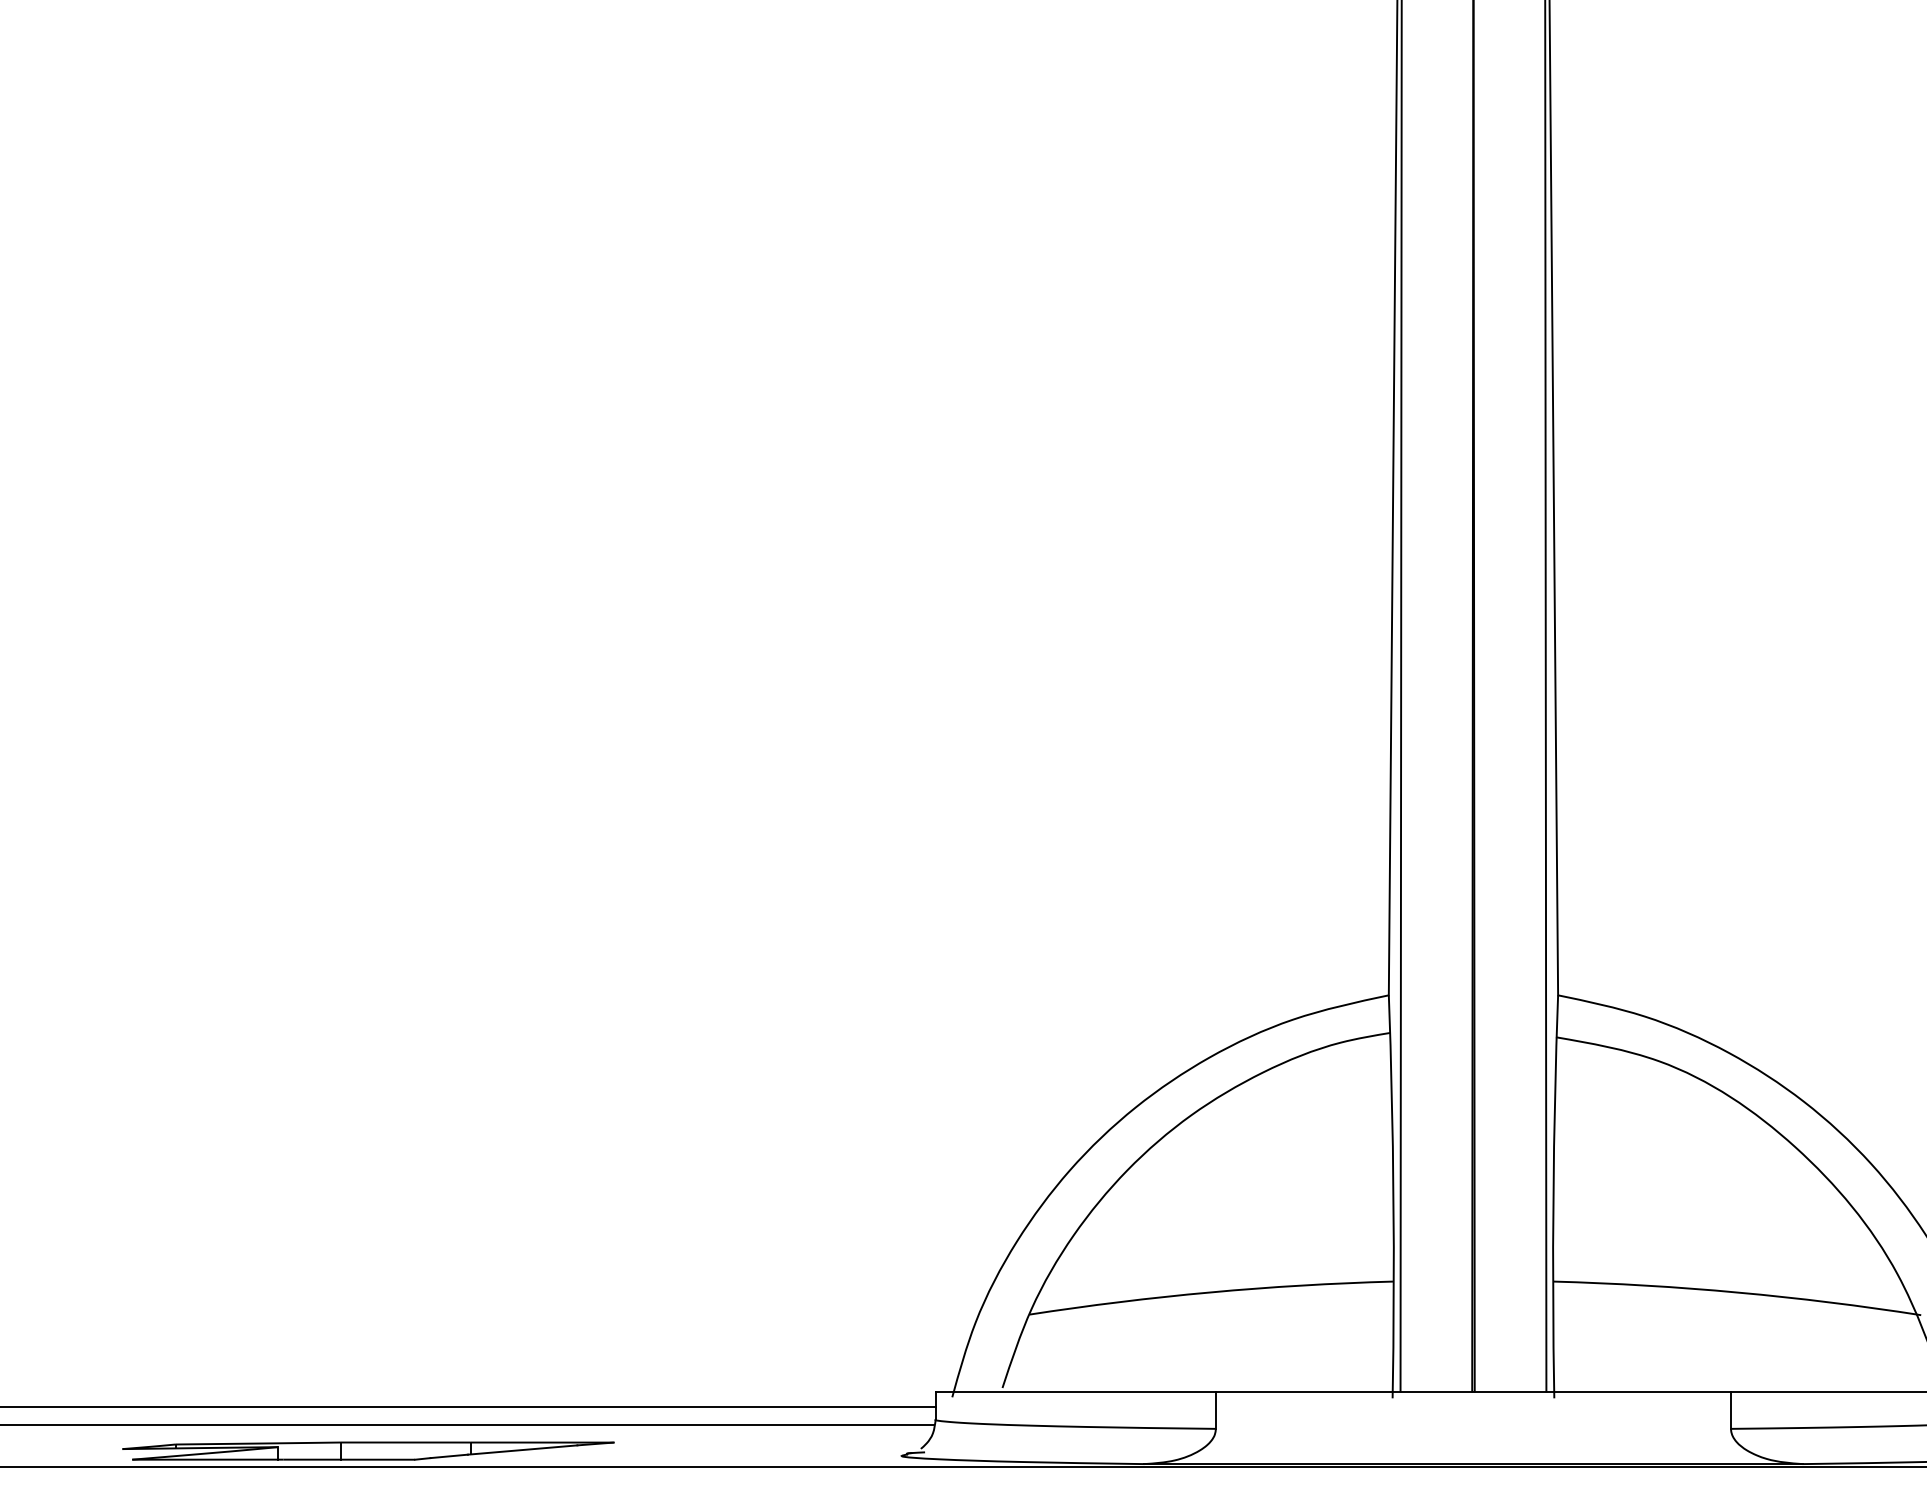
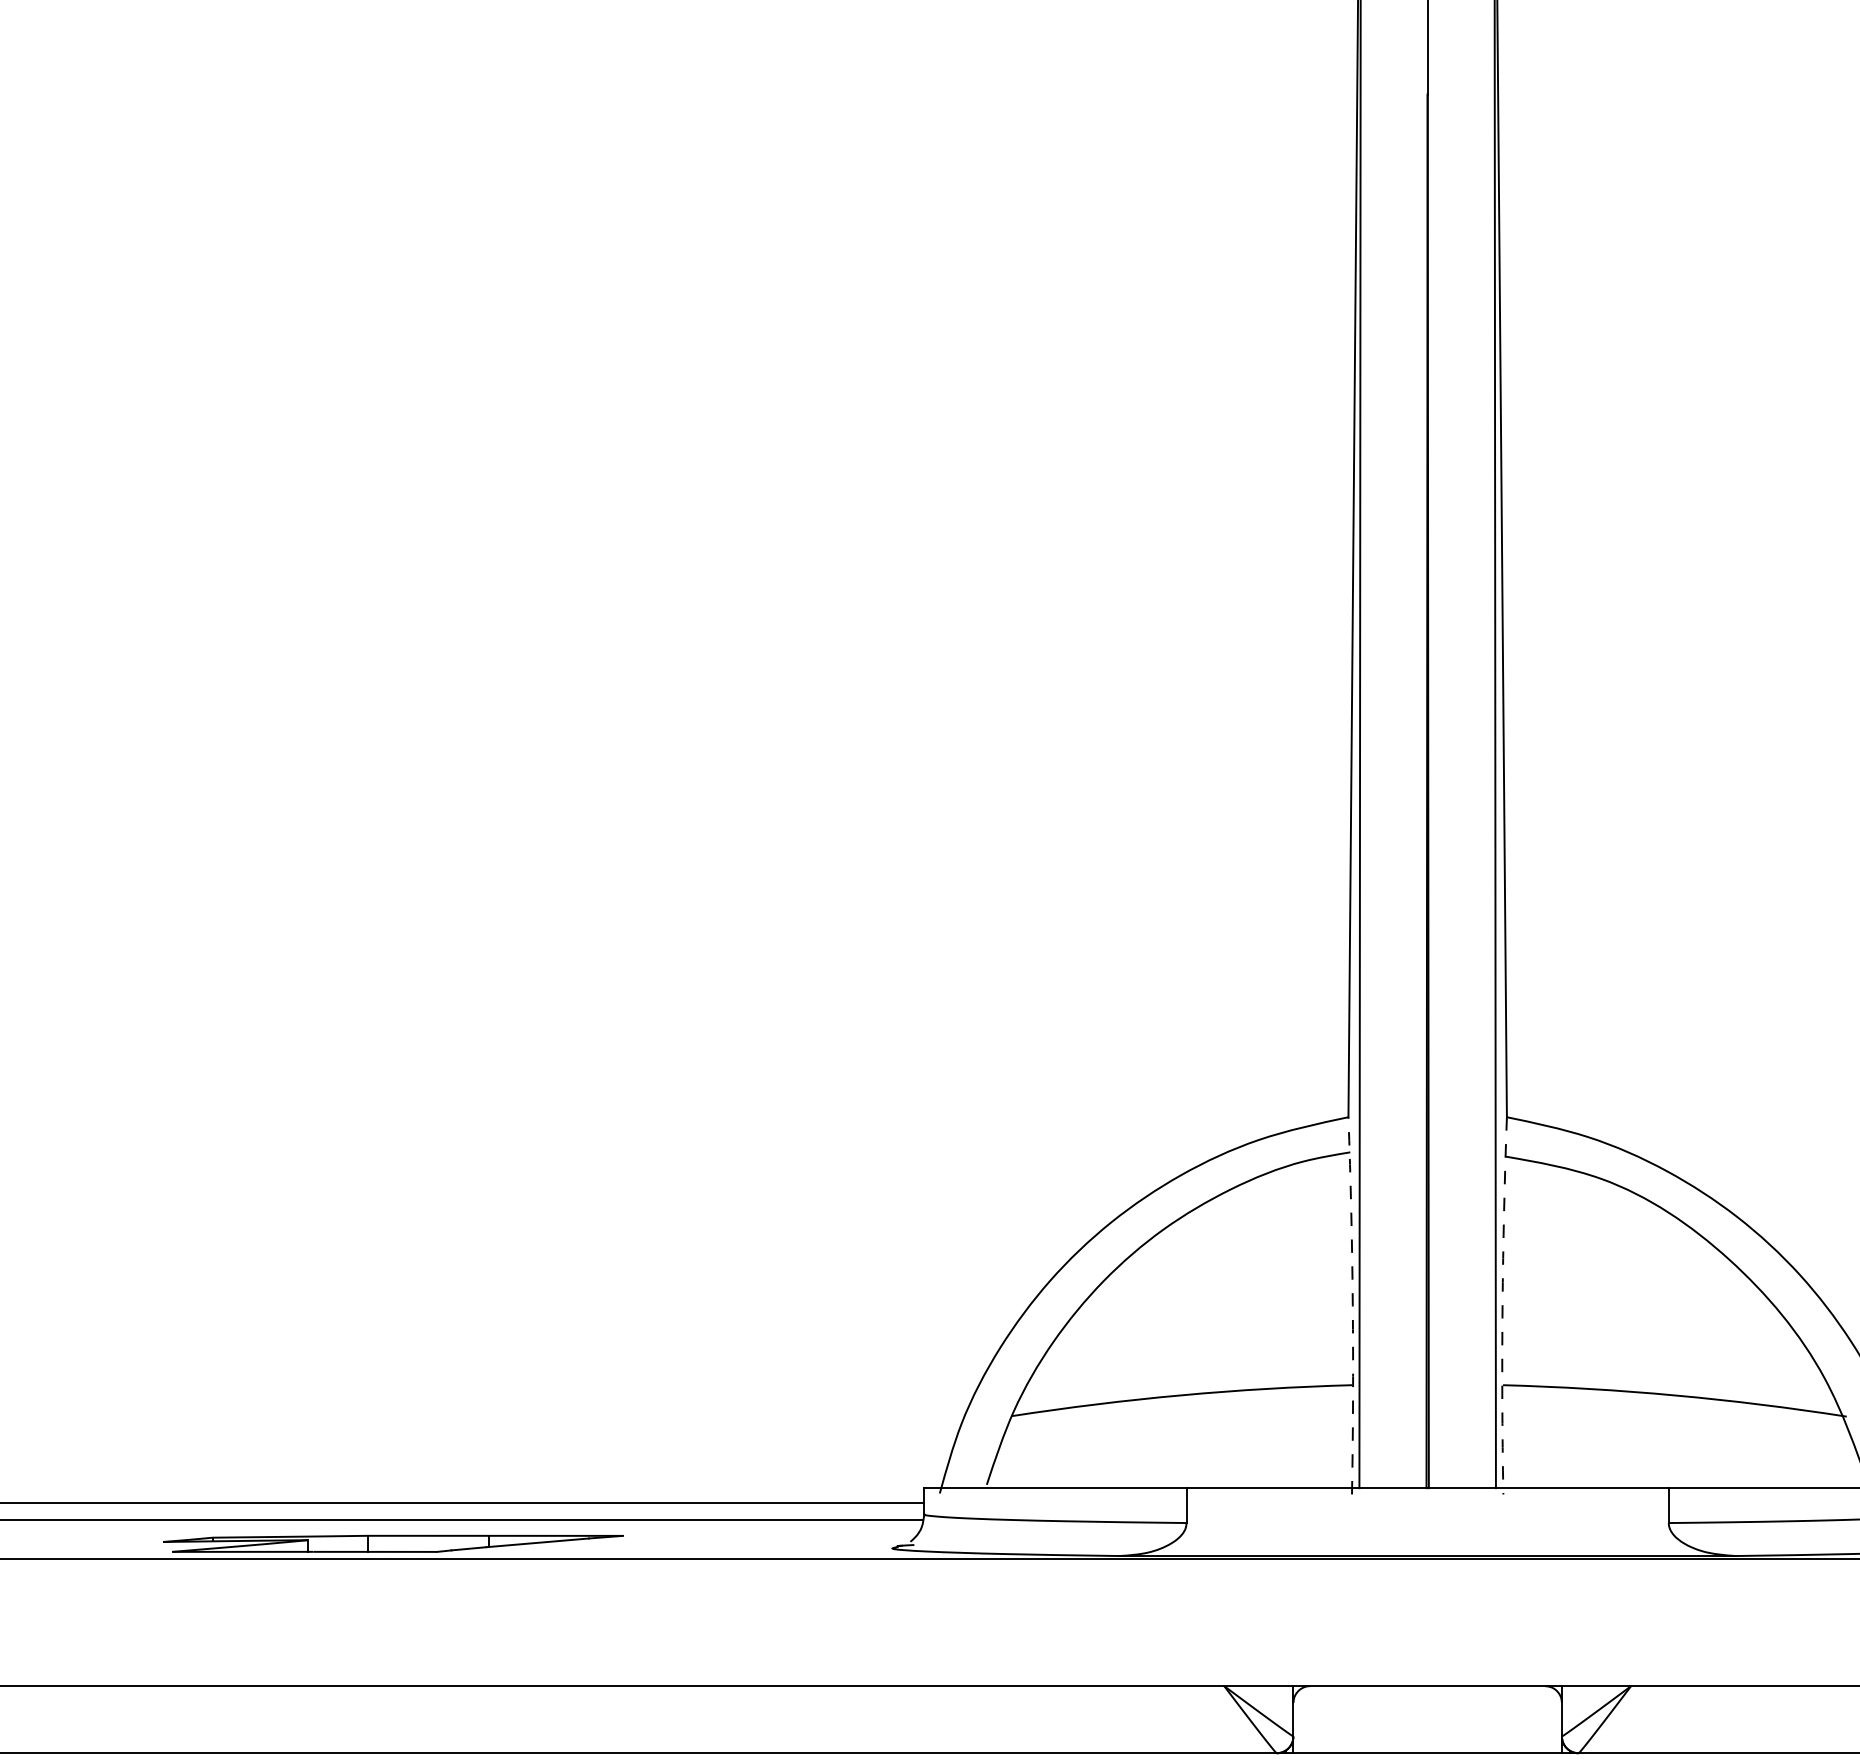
arc: (1393, 1196) -> (1352, 1305), solid -> dashed
arc: (1553, 1196) -> (1502, 1305), solid -> dashed

